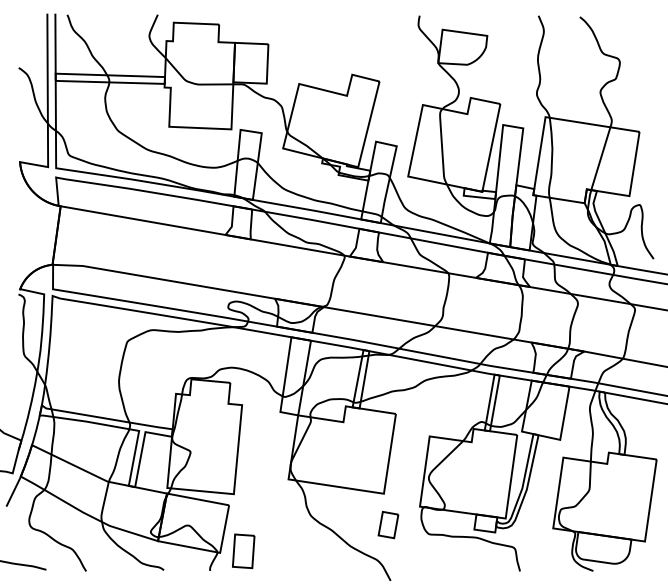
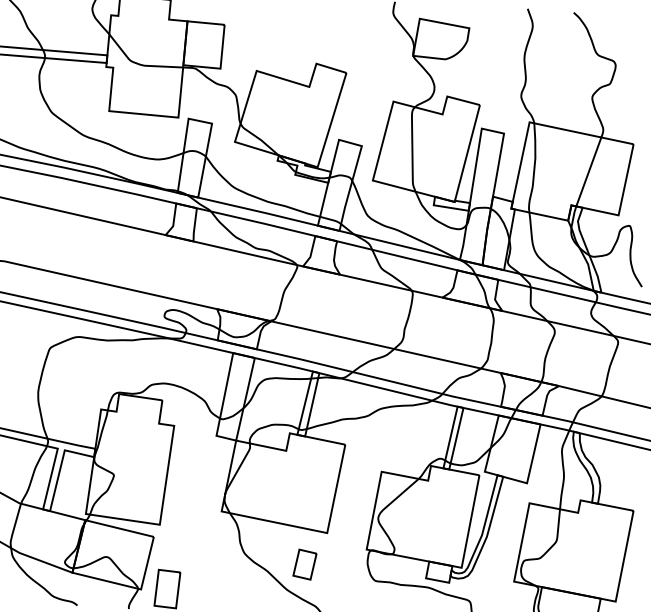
part: (388, 524) -> (305, 564), moved

